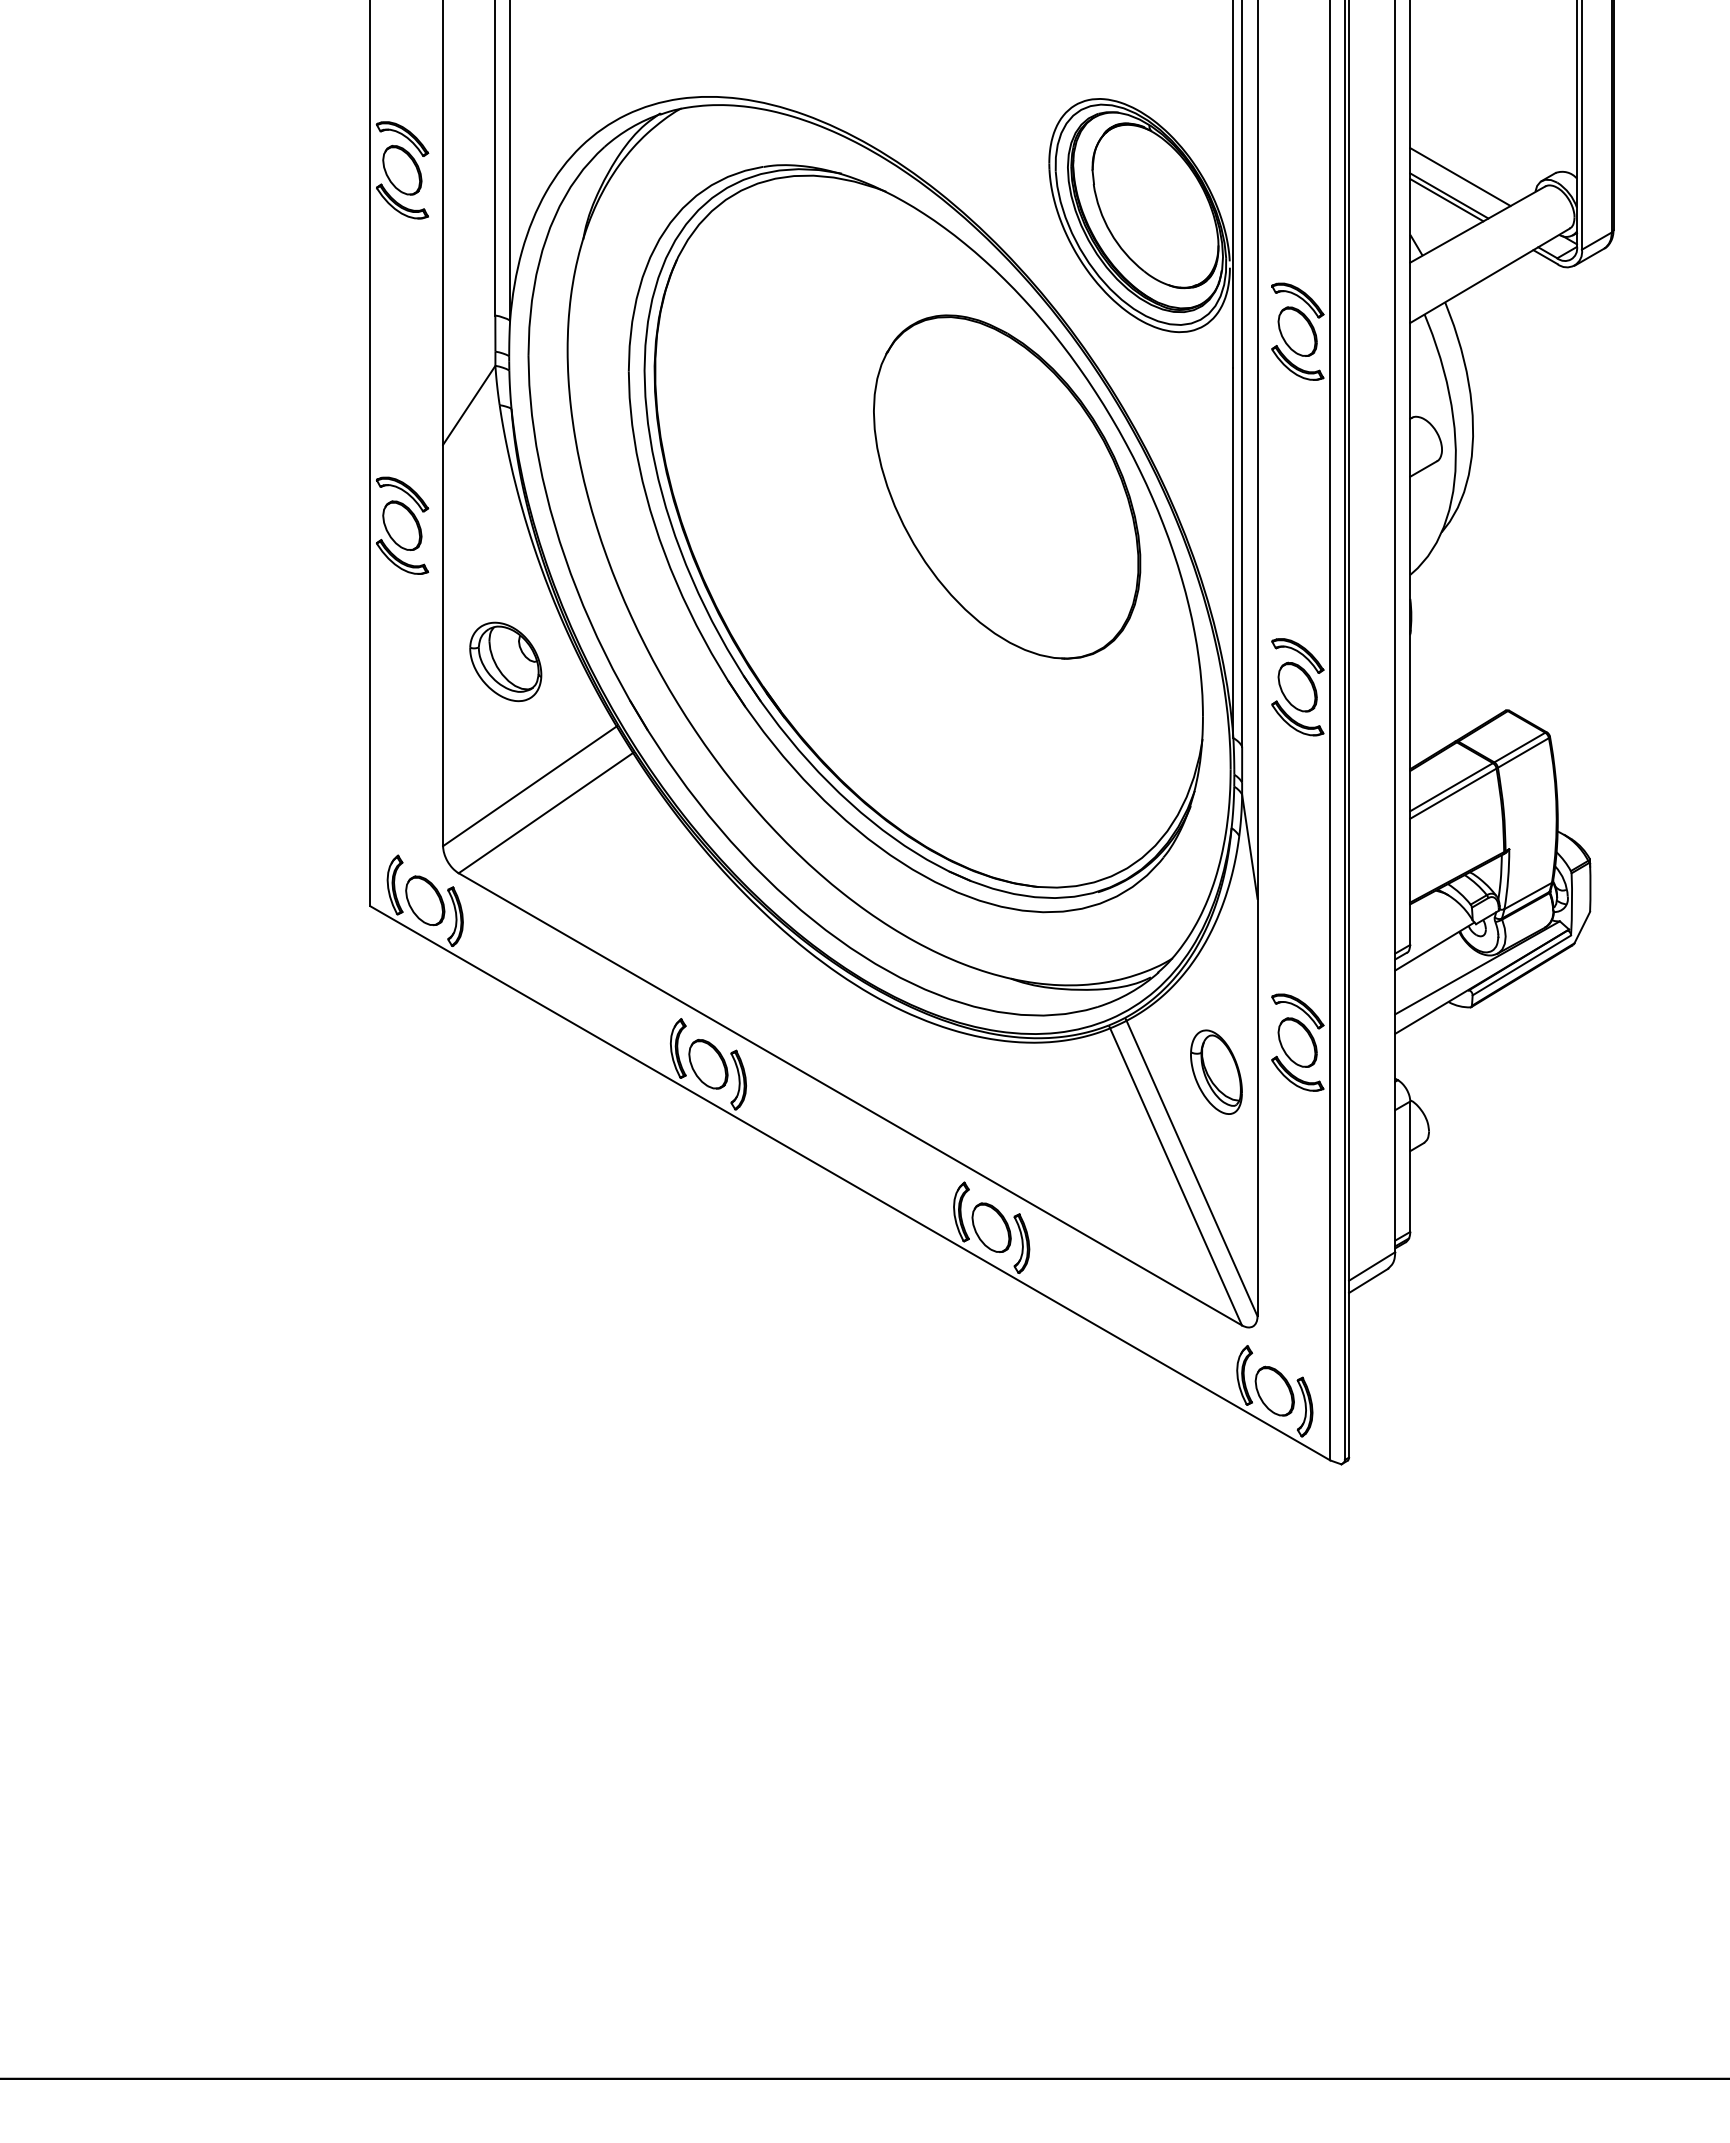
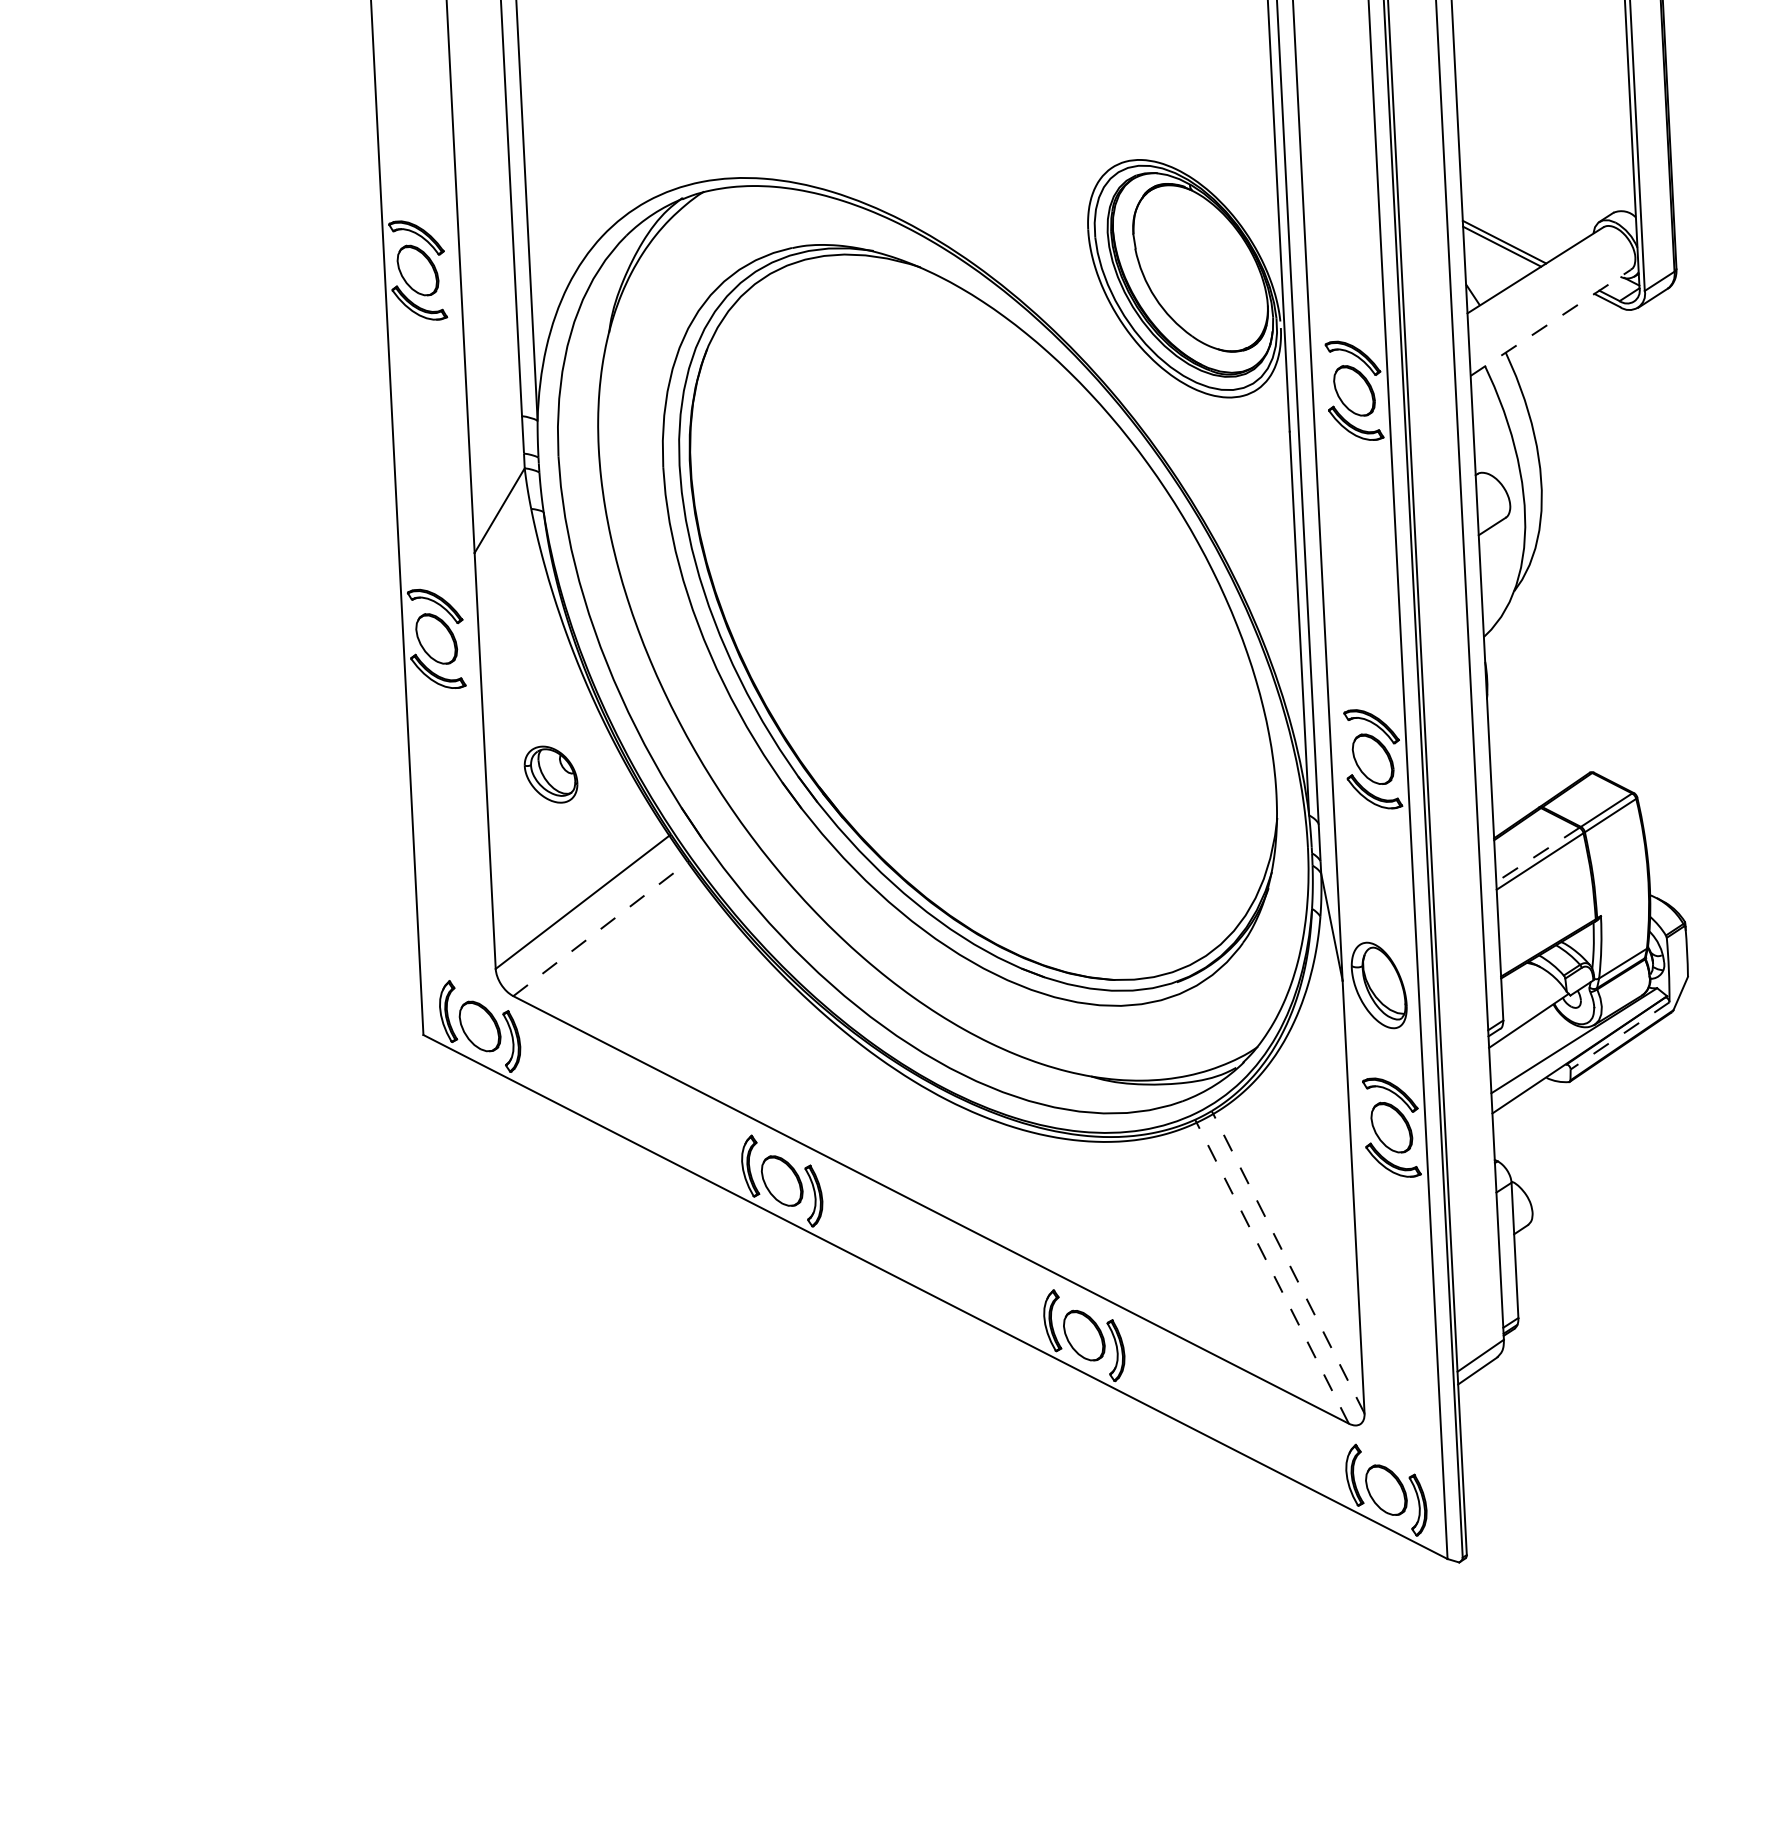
line: (1460, 177) -> (1515, 222), removed
line: (1489, 275) -> (1550, 322), solid -> dashed
part: (1007, 486) -> (1061, 566), removed
part: (505, 661) -> (550, 774), size x0.7
line: (1451, 787) -> (1537, 855), solid -> dashed
line: (545, 813) -> (600, 929), solid -> dashed
line: (1521, 965) -> (1619, 1035), solid -> dashed
part: (1216, 1071) -> (1379, 984), moved
line: (1192, 1168) -> (1289, 1263), solid -> dashed
line: (1175, 1176) -> (1272, 1272), solid -> dashed

